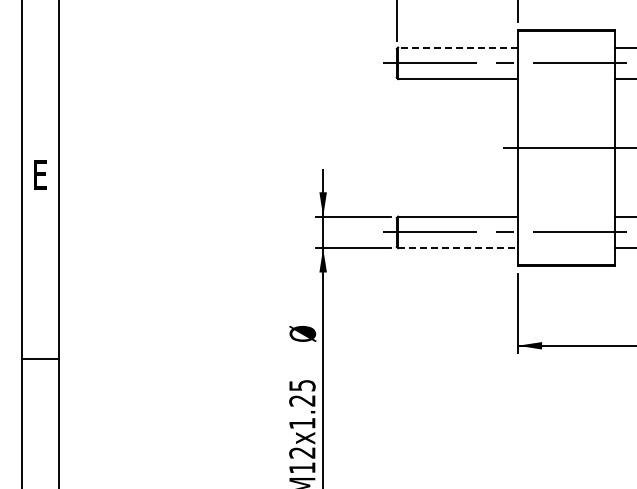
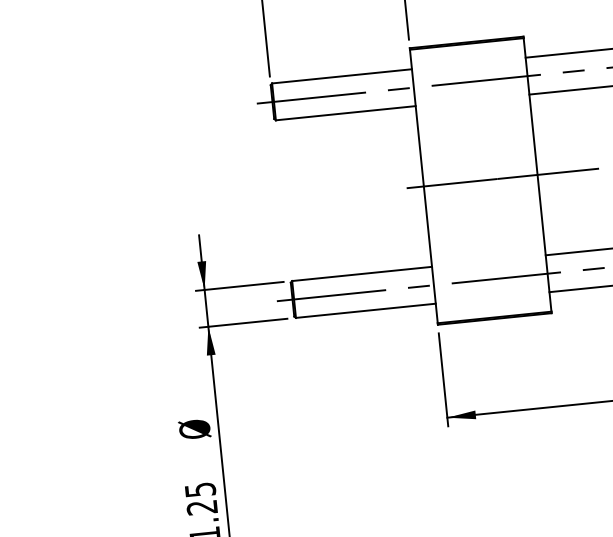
line: (457, 47) -> (341, 76), dashed -> solid
line: (457, 248) -> (365, 311), dashed -> solid

